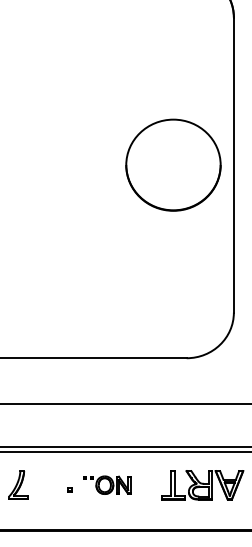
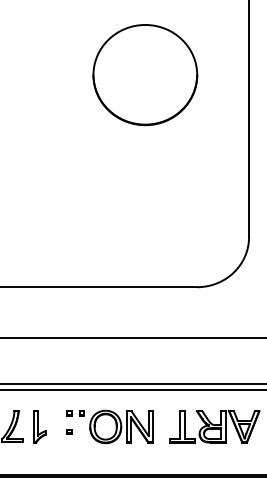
part: (173, 164) -> (145, 74), moved
part: (106, 484) -> (109, 425), size x1.67
part: (43, 485) -> (39, 427), added

